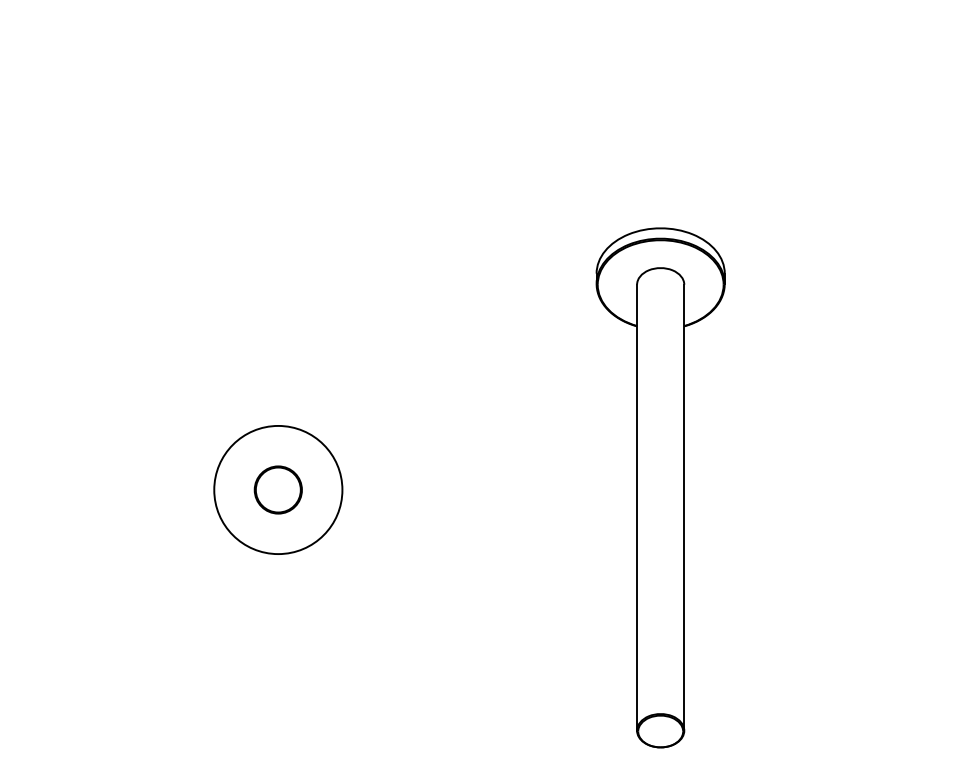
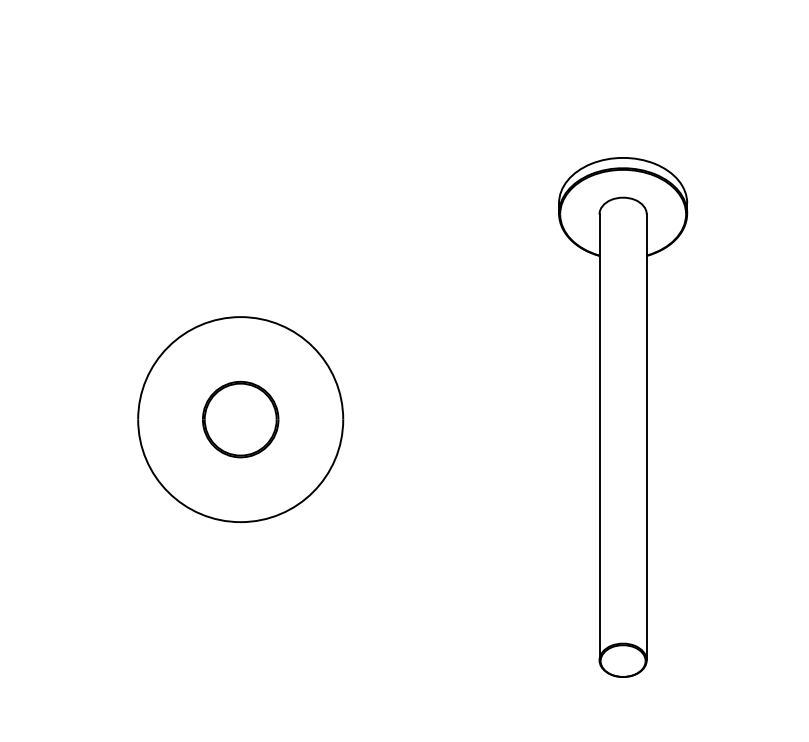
part: (278, 489) -> (240, 419), size x1.6

